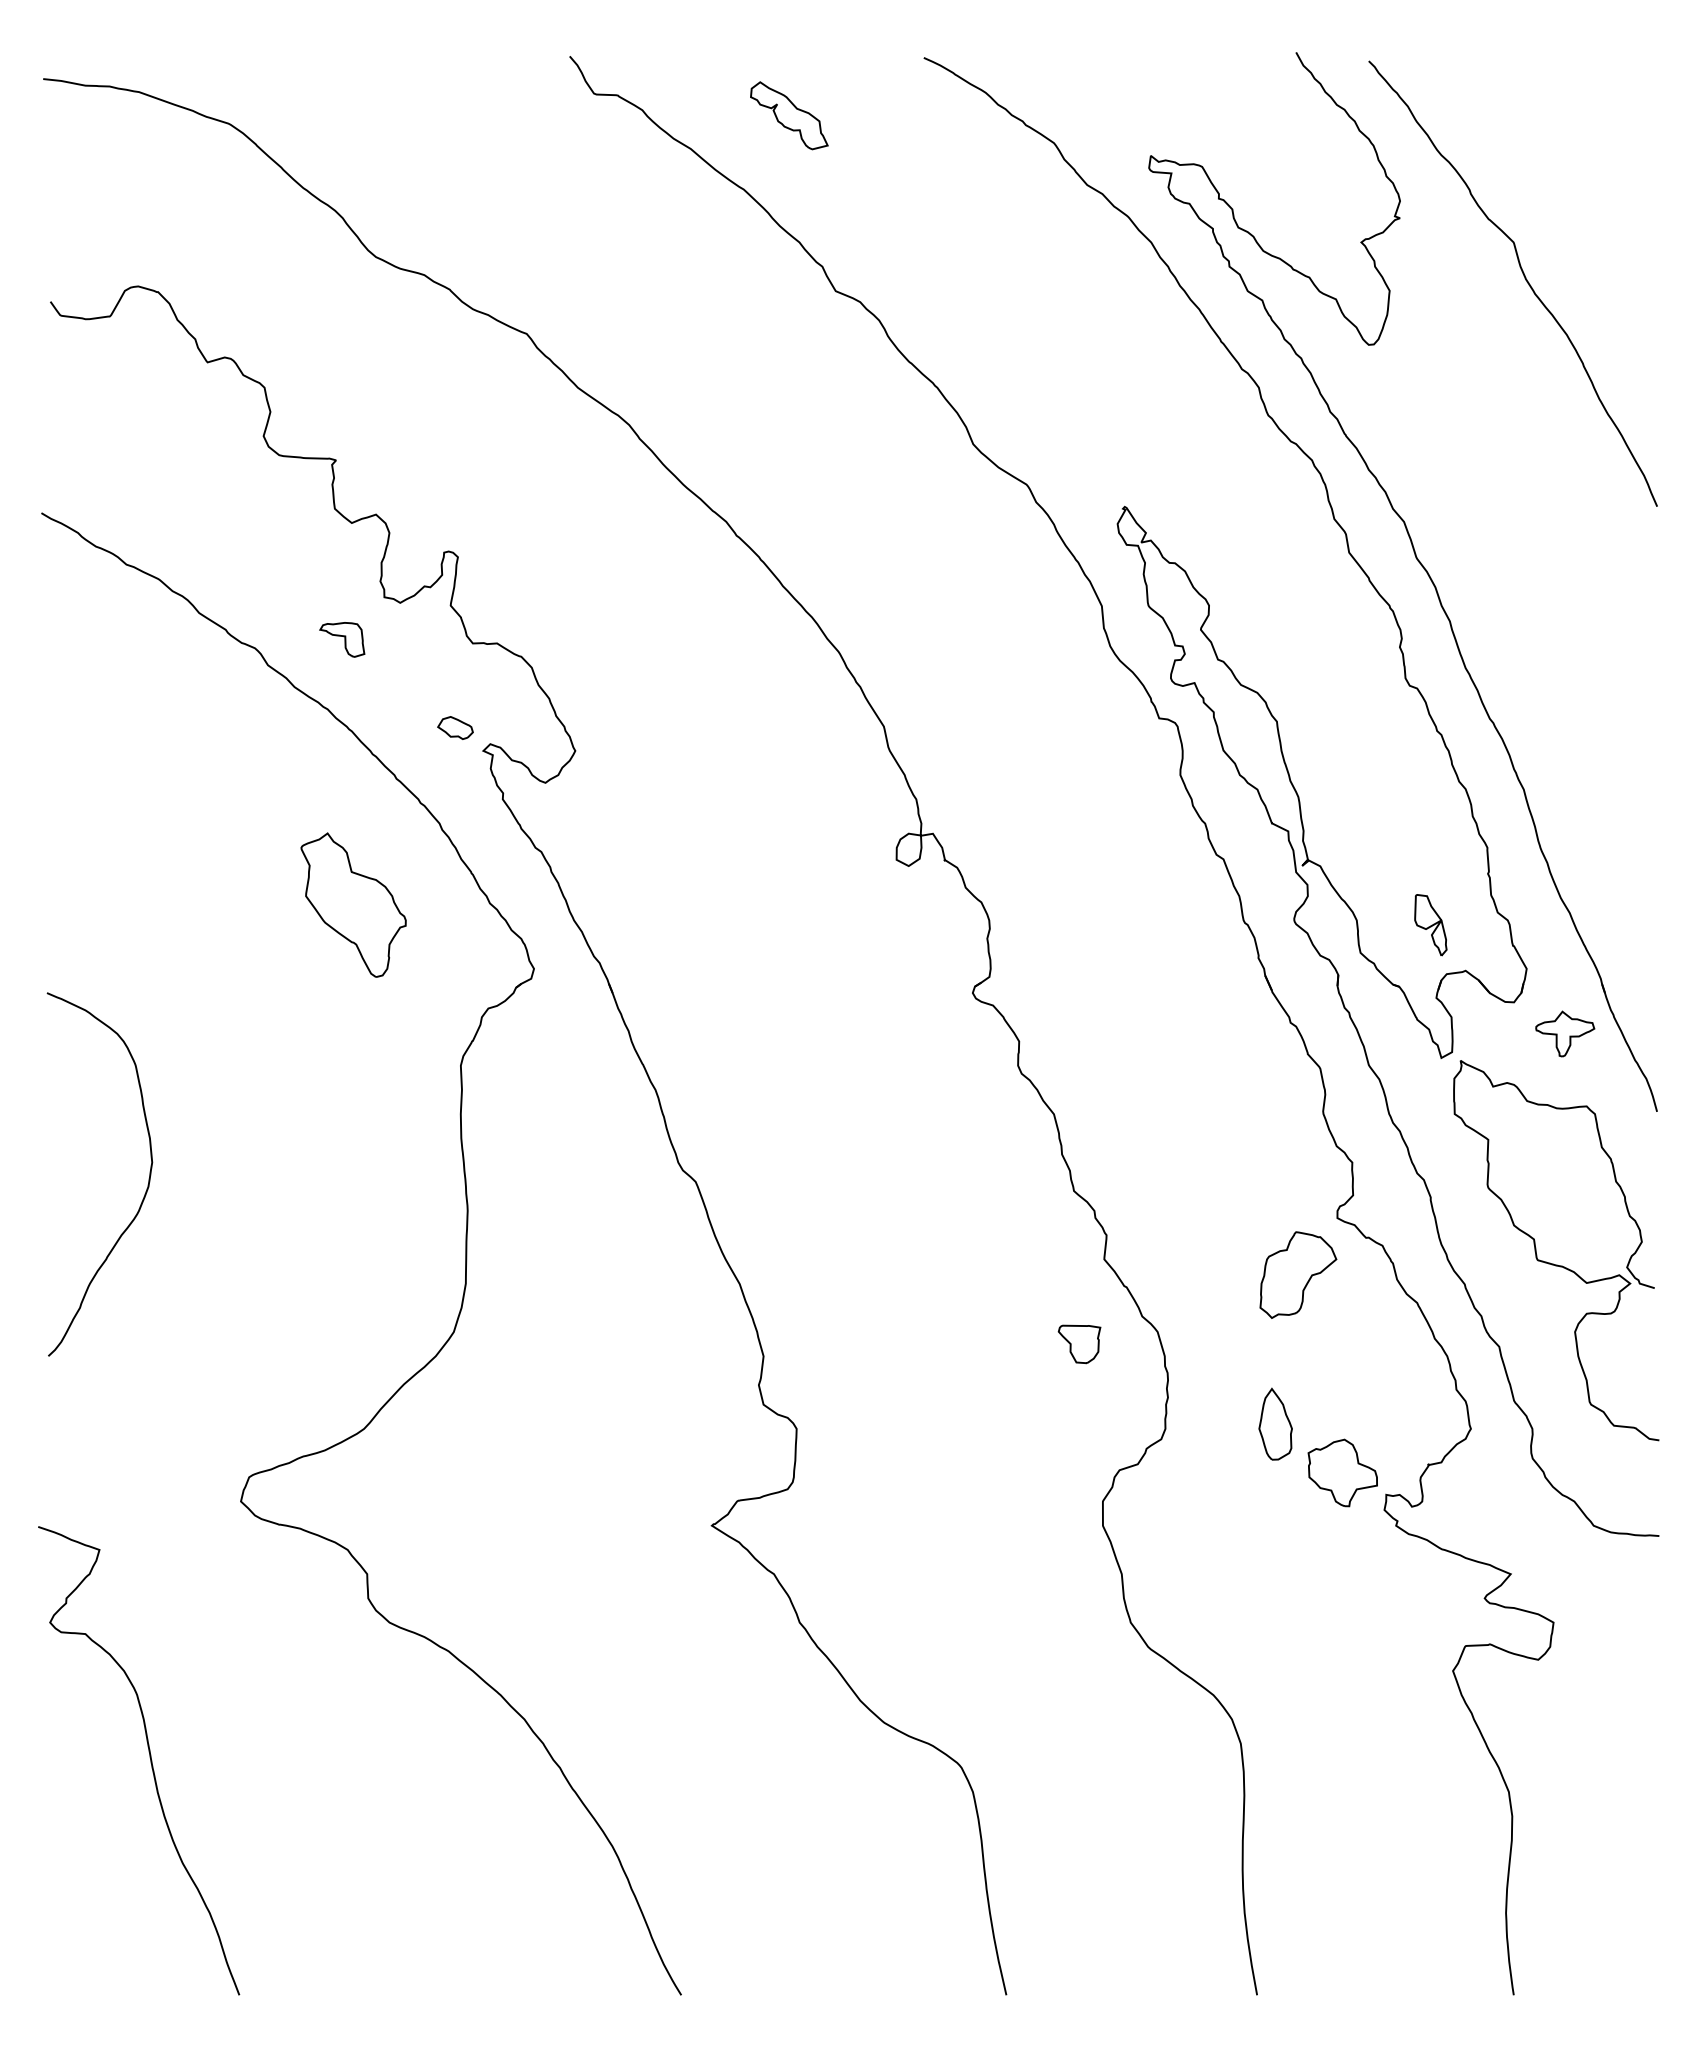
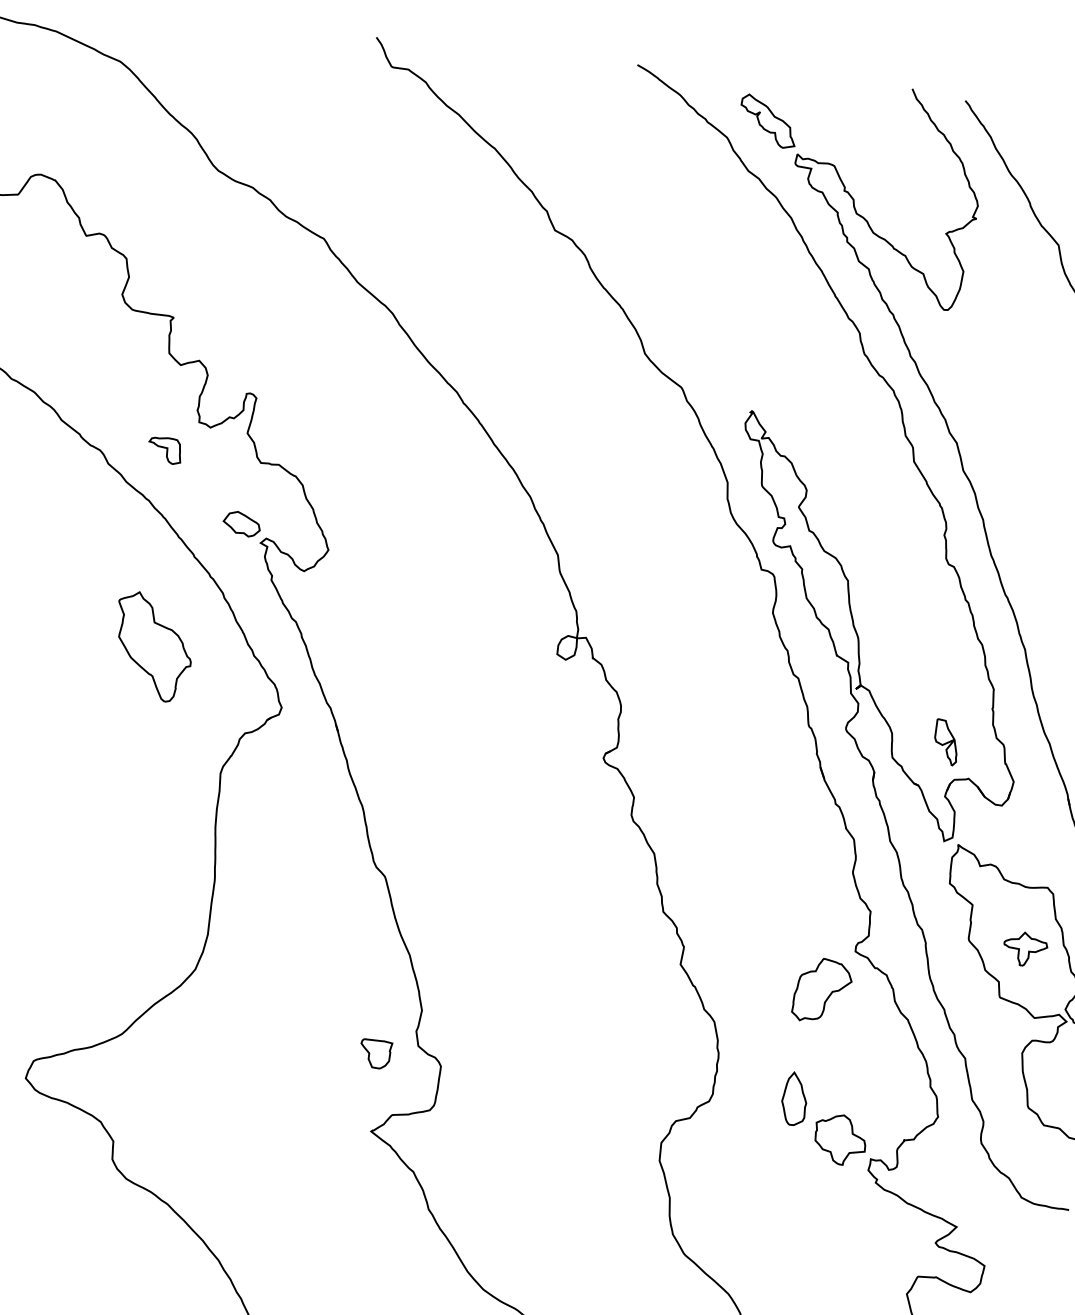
part: (789, 115) -> (768, 121), moved
part: (455, 727) -> (241, 523), size x1.43
part: (1565, 1033) -> (1025, 948), moved
part: (1079, 1344) -> (375, 1054), moved

